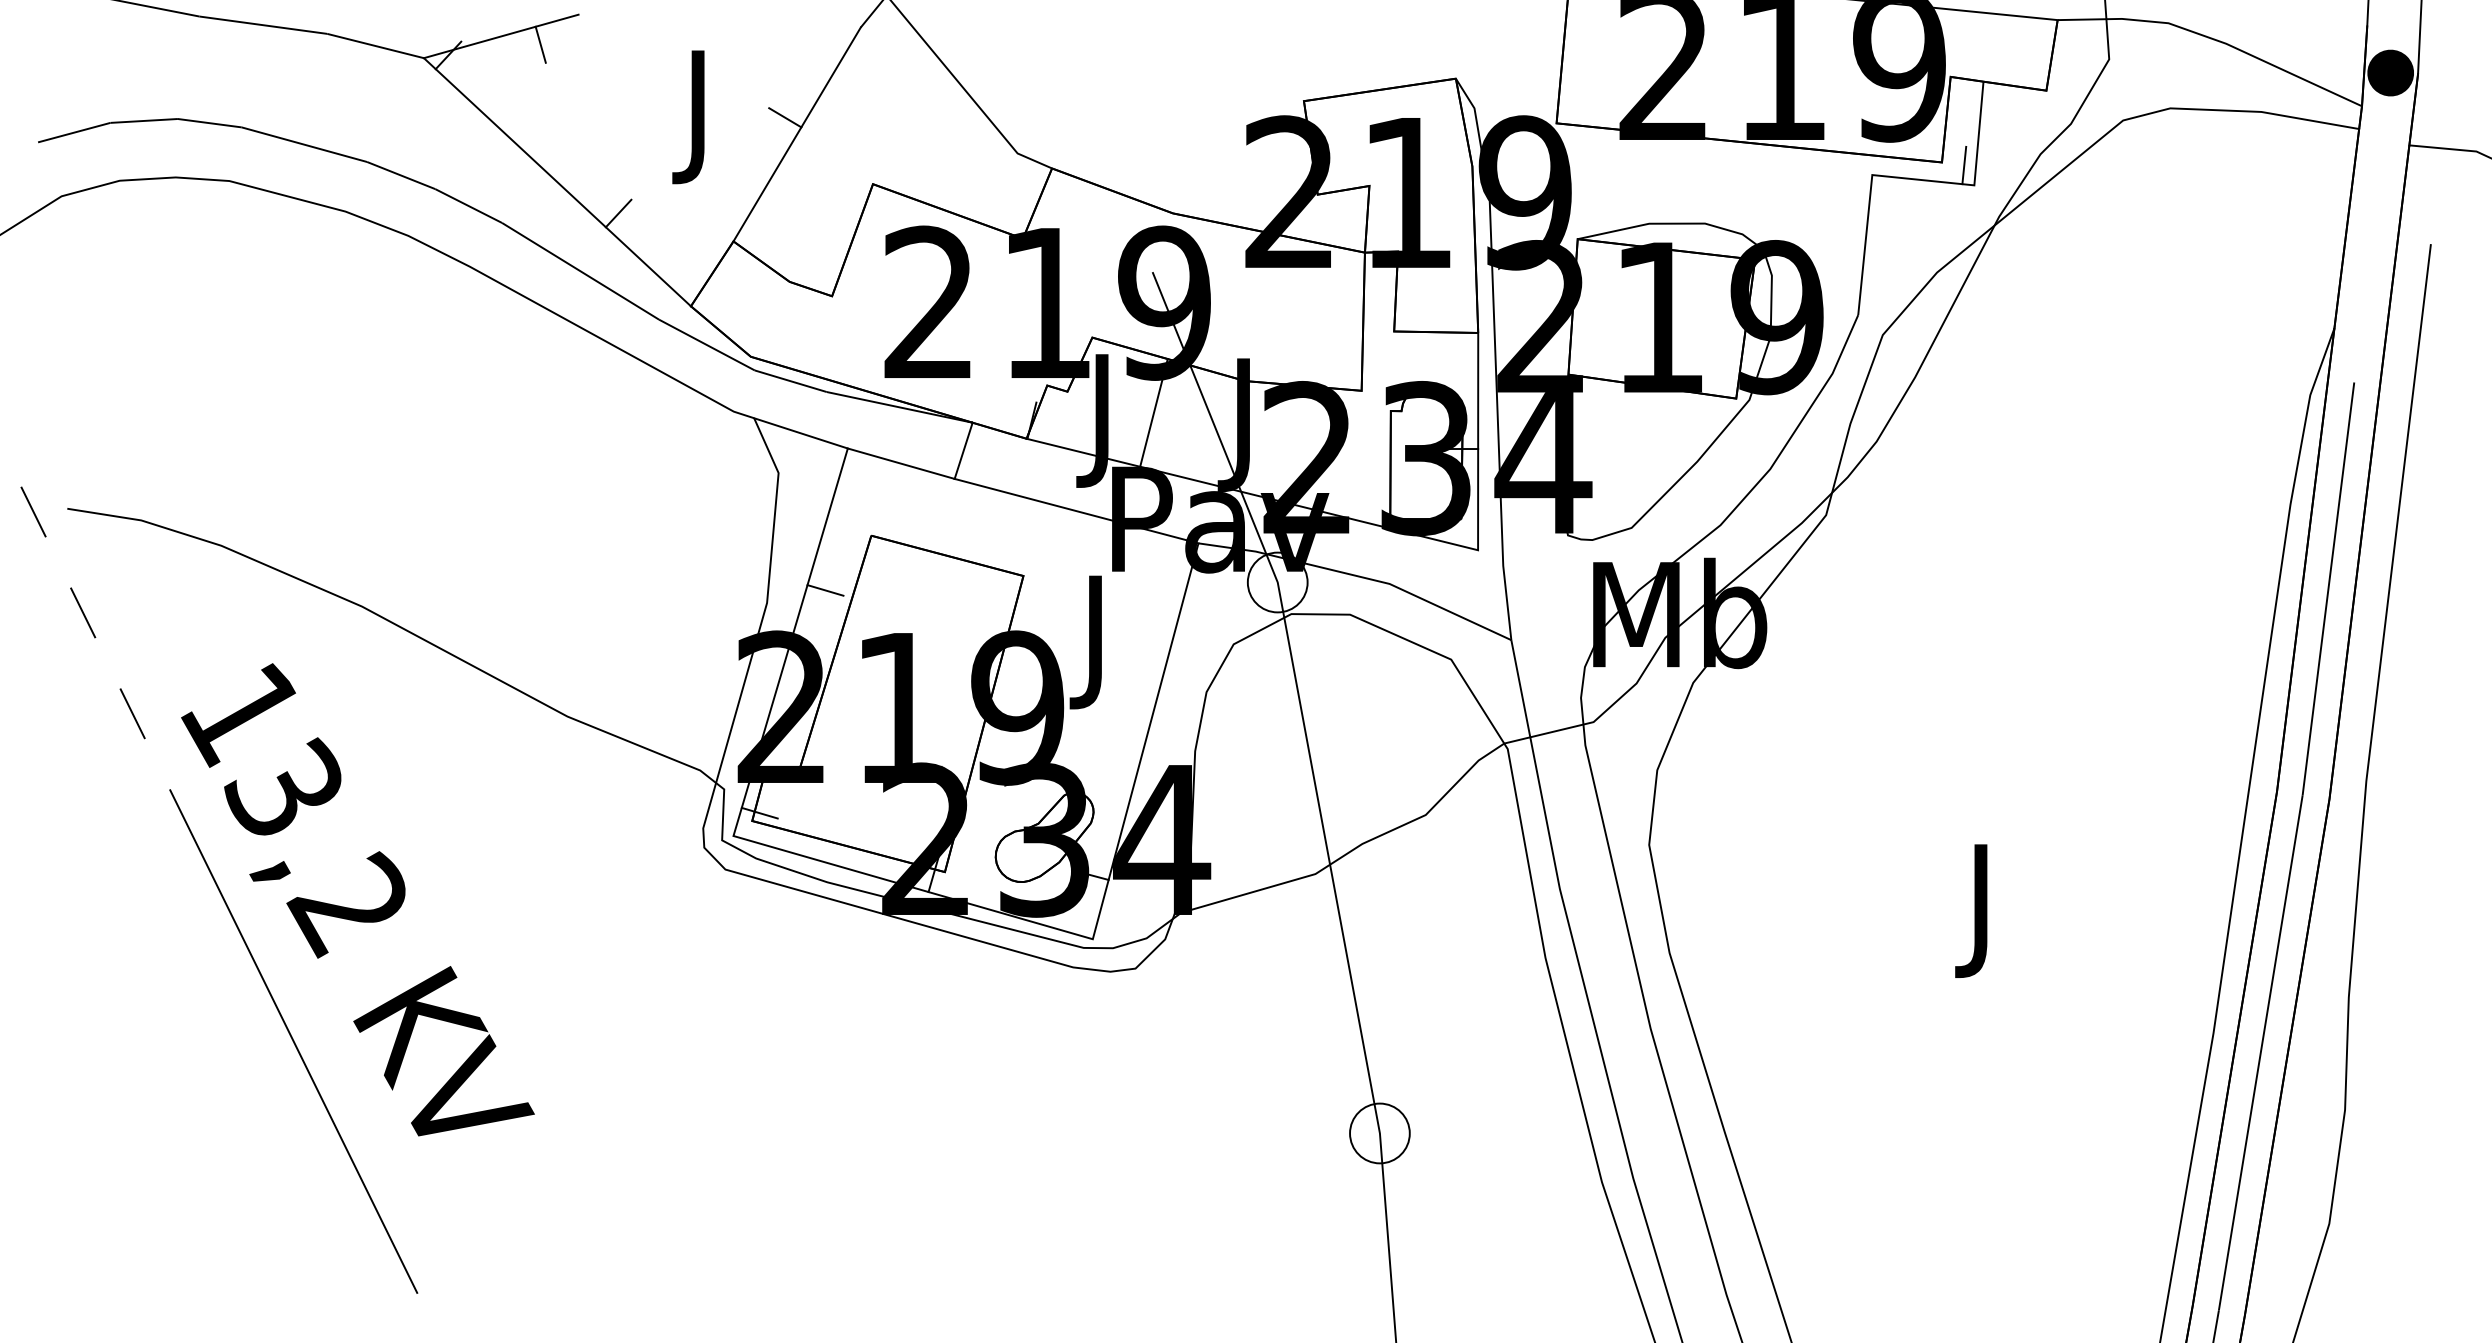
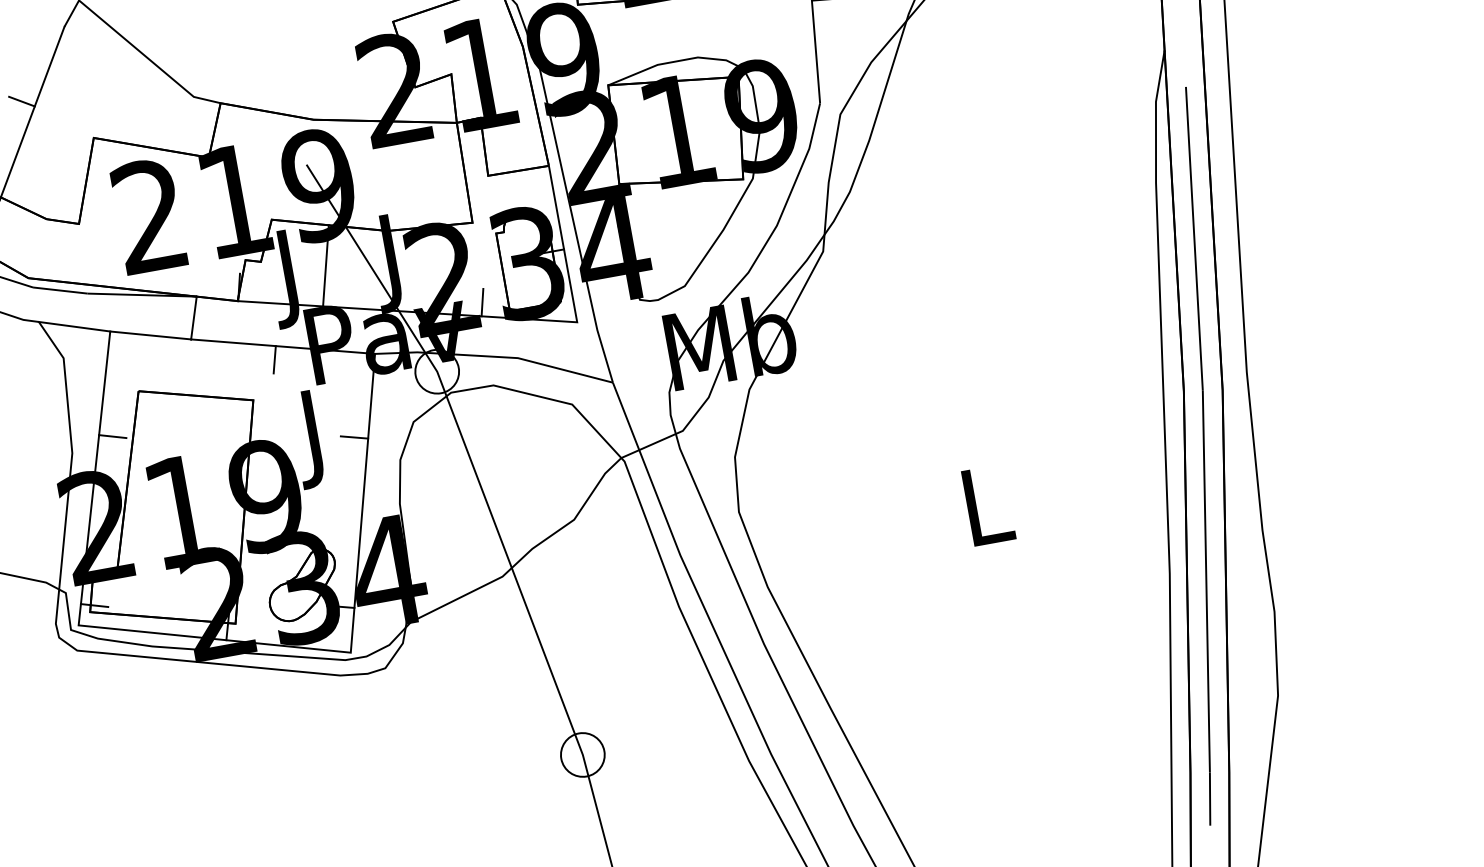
line: (1354, 500) -> (481, 302), added
line: (1061, 526) -> (274, 359), added
line: (1150, 650) -> (354, 437), added
text: (1985, 910) -> (989, 515), J -> L

